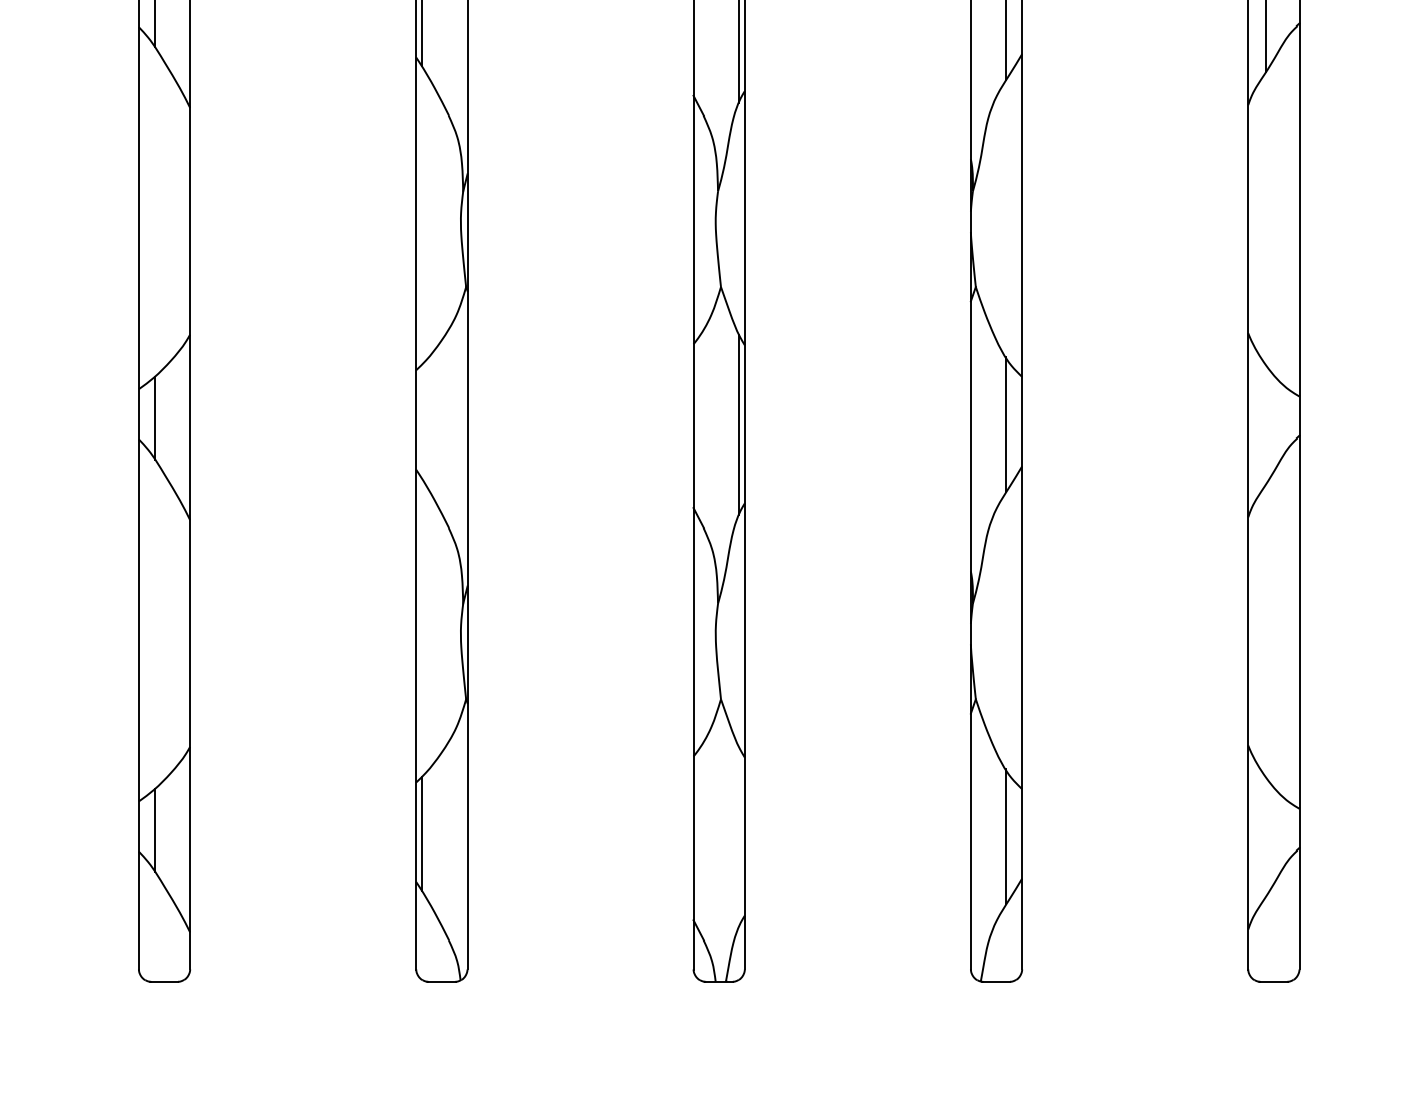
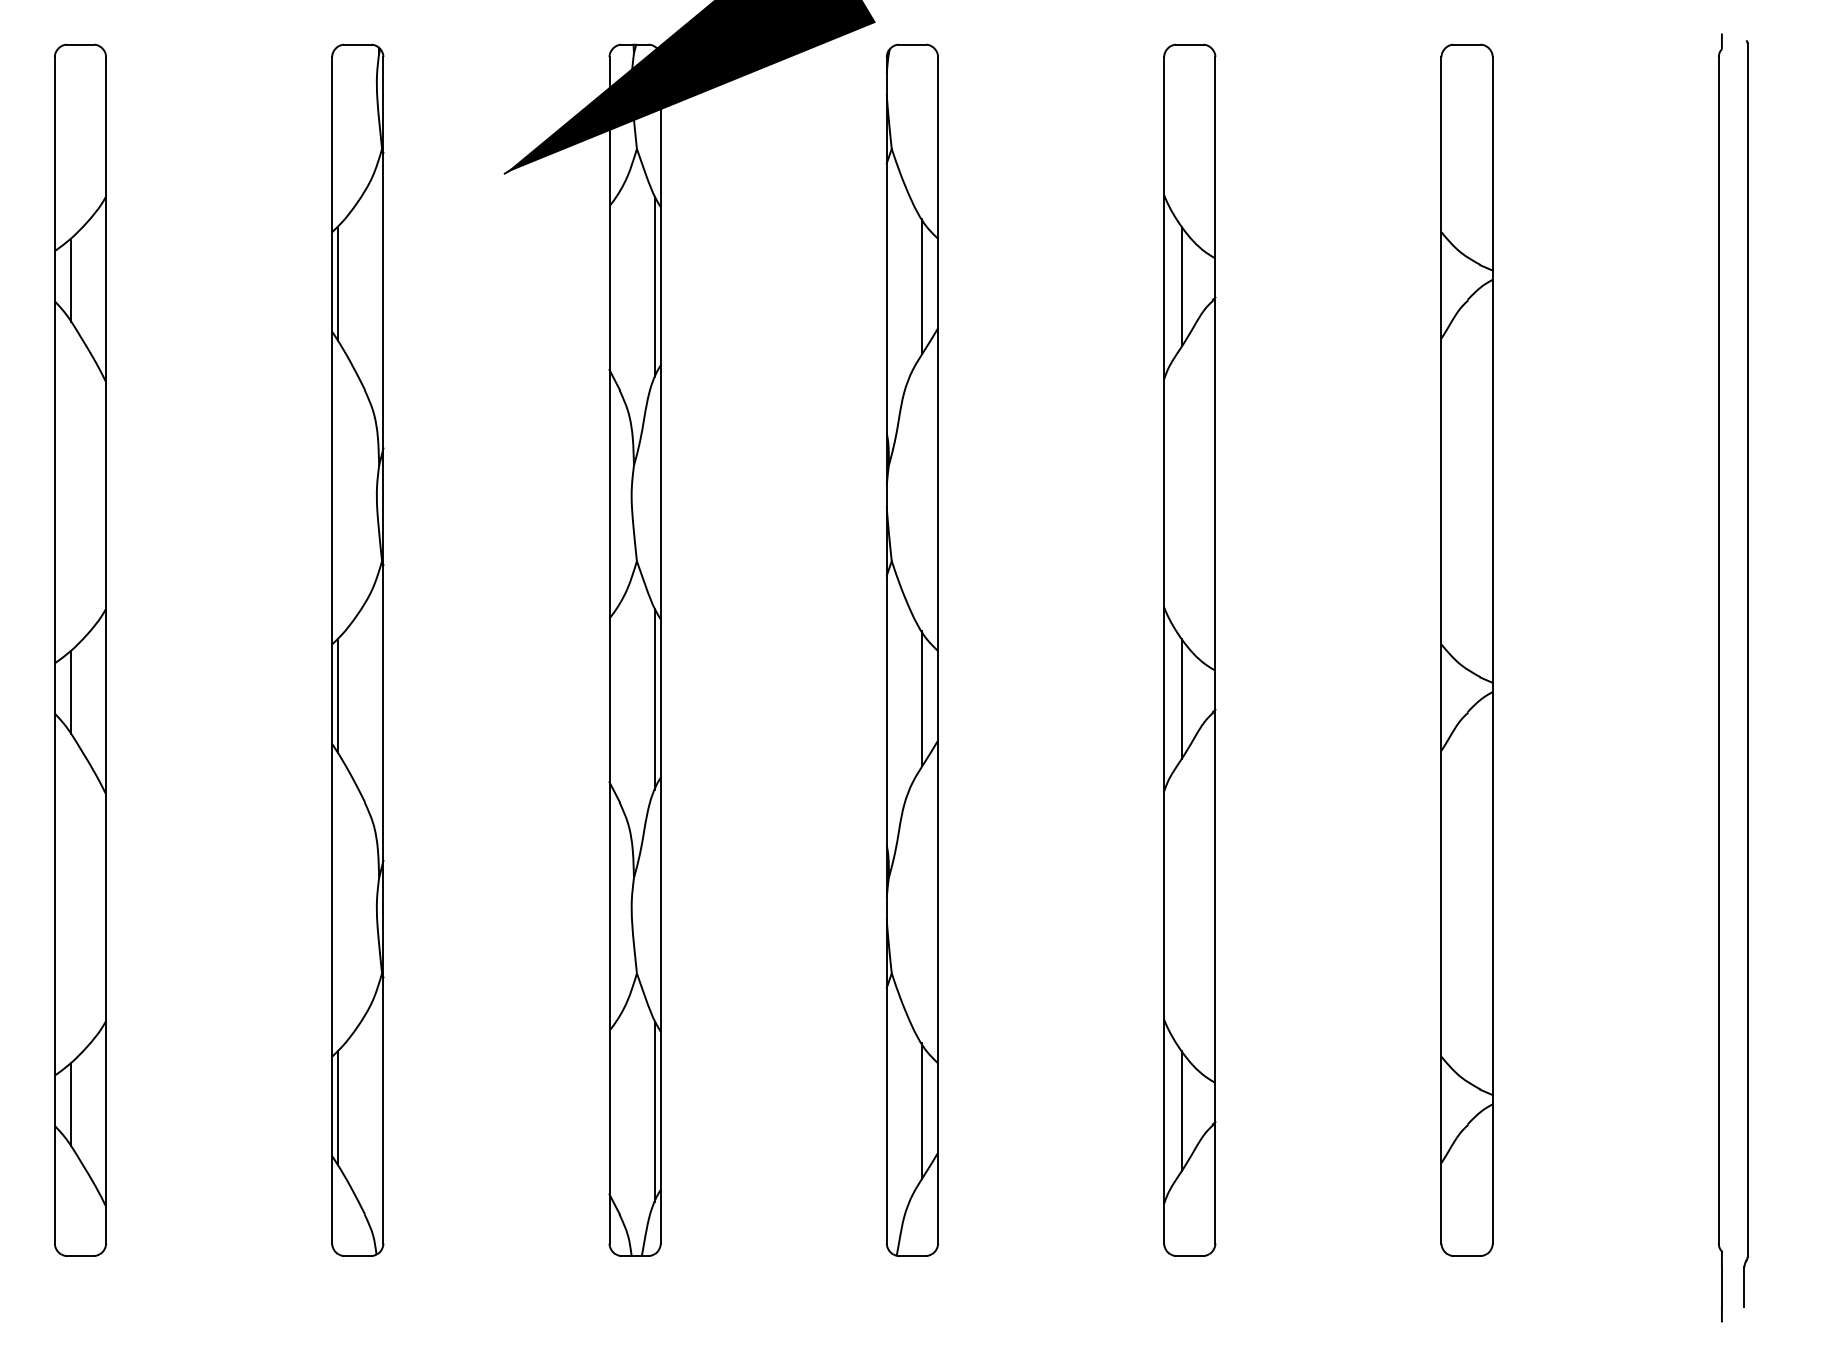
line: (421, 421) -> (337, 695), added
line: (1265, 424) -> (1181, 698), added
line: (1265, 836) -> (1181, 1110), added
line: (739, 837) -> (655, 1111), added

